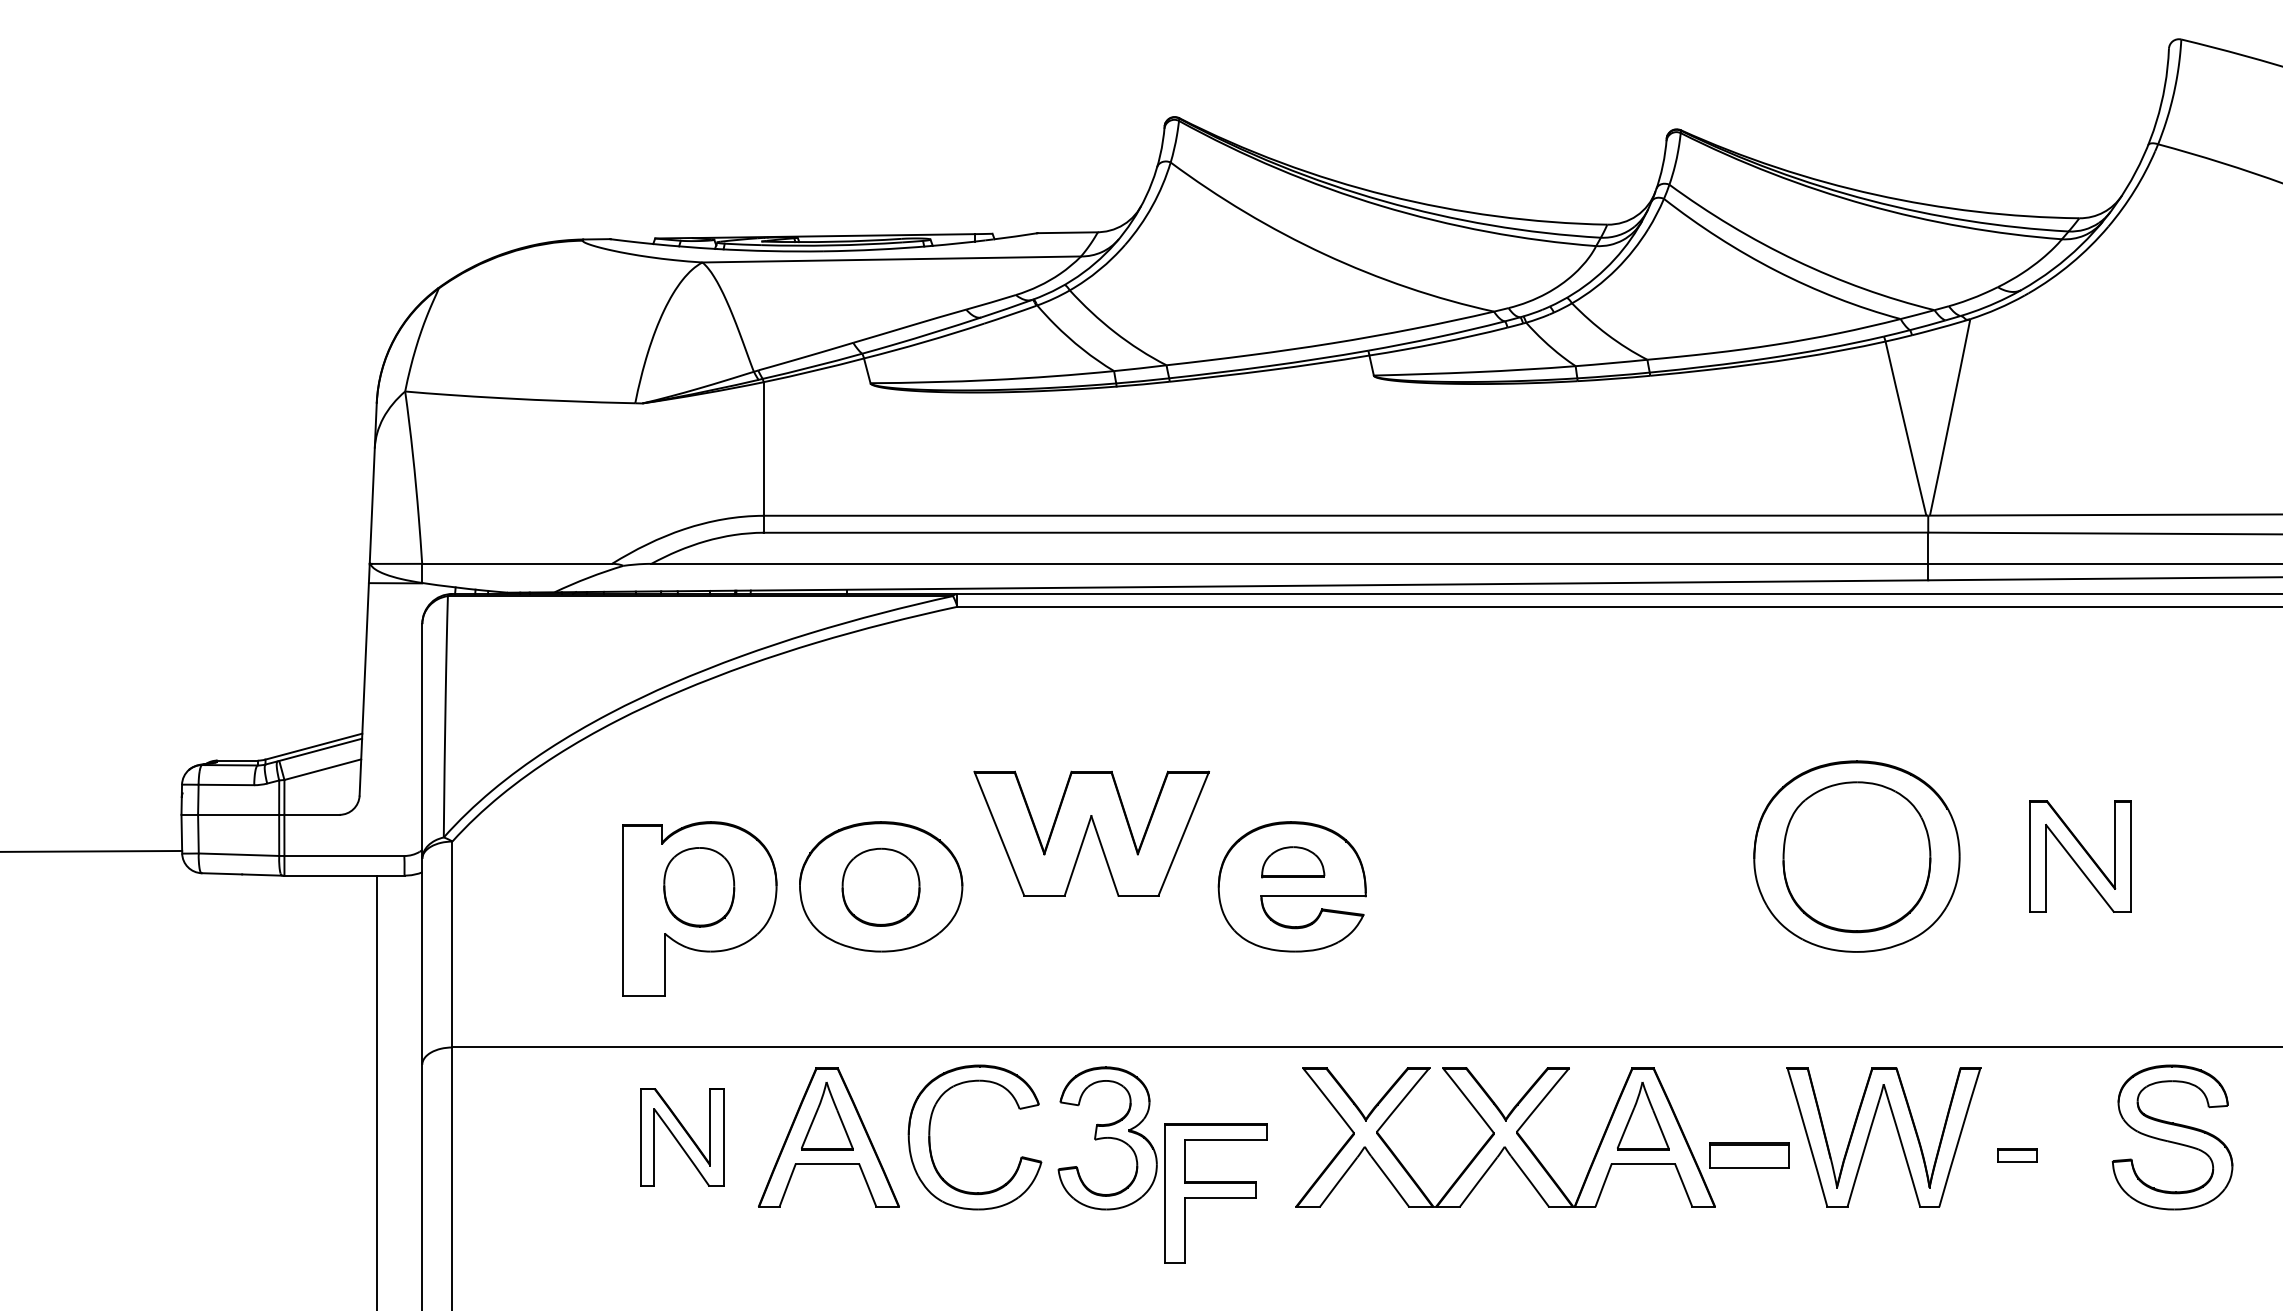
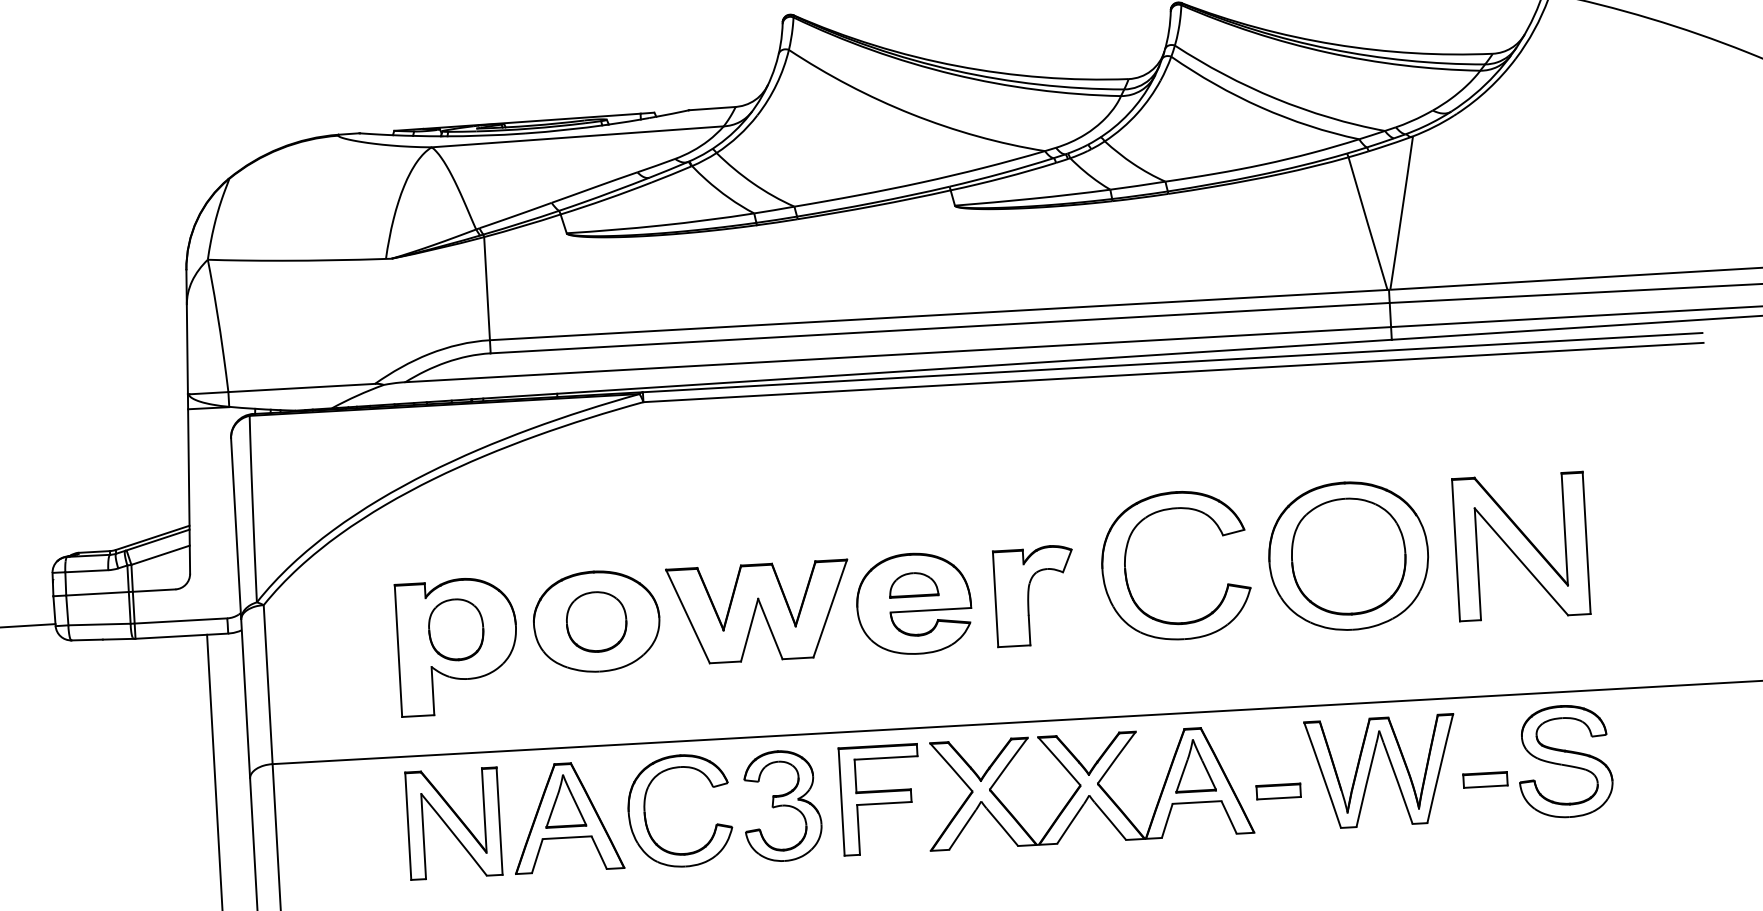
part: (1091, 833) -> (759, 612), moved
part: (1568, 856) -> (1125, 568), added
part: (2080, 856) -> (1521, 546), size x1.67
part: (1441, 885) -> (1029, 596), added
part: (681, 1137) -> (453, 823), size x1.43
part: (2172, 1137) -> (1565, 761), moved
part: (1749, 1155) -> (1278, 791), size x0.71
part: (2017, 1155) -> (1485, 779), size x1.43
part: (1215, 1193) -> (880, 799), moved

